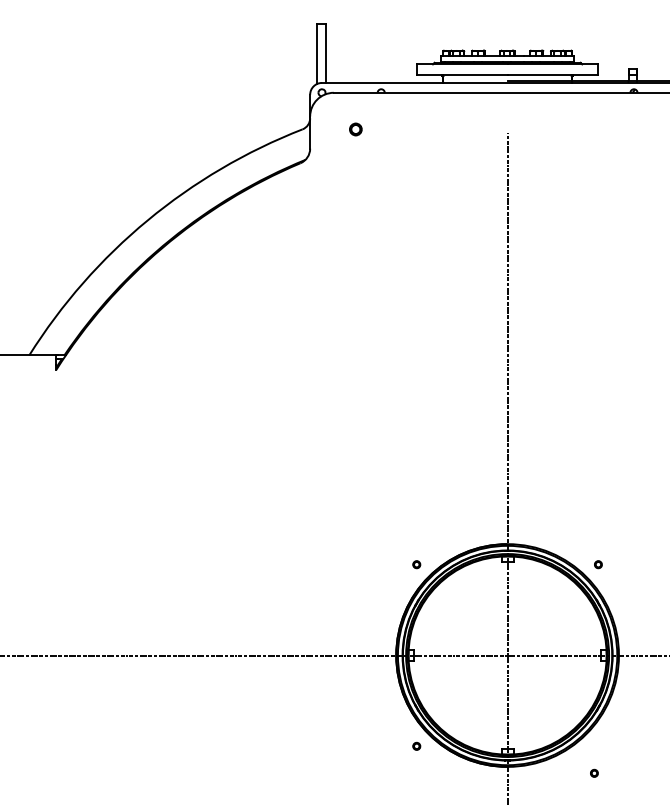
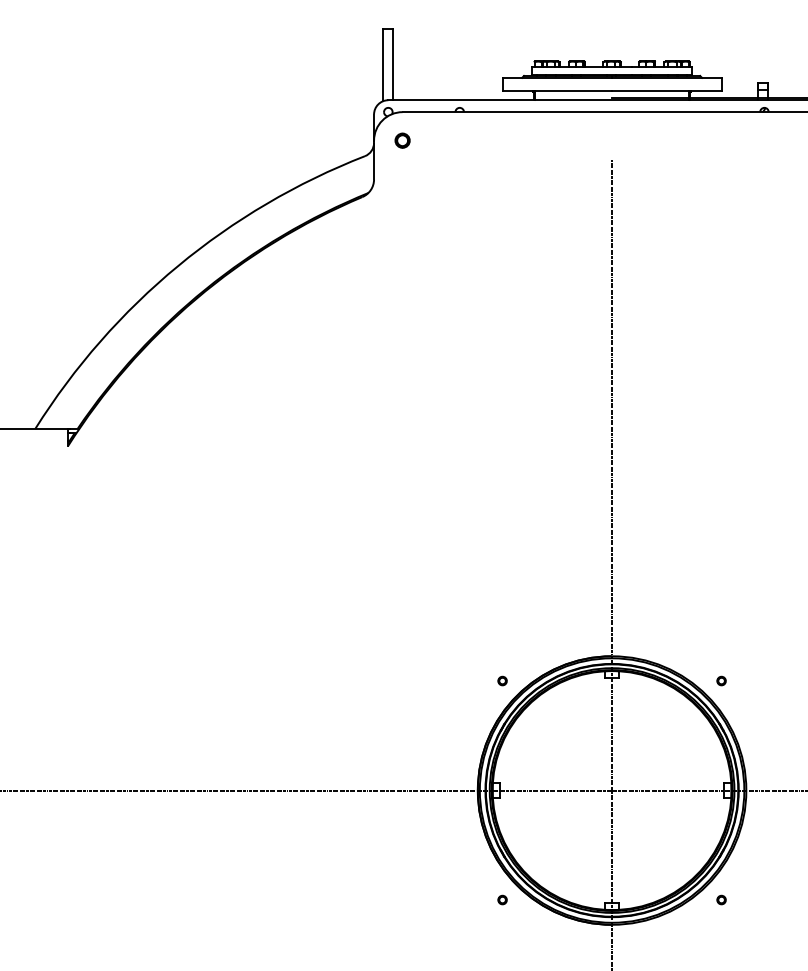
part: (355, 129) -> (402, 140), moved
part: (594, 772) -> (721, 899), moved

